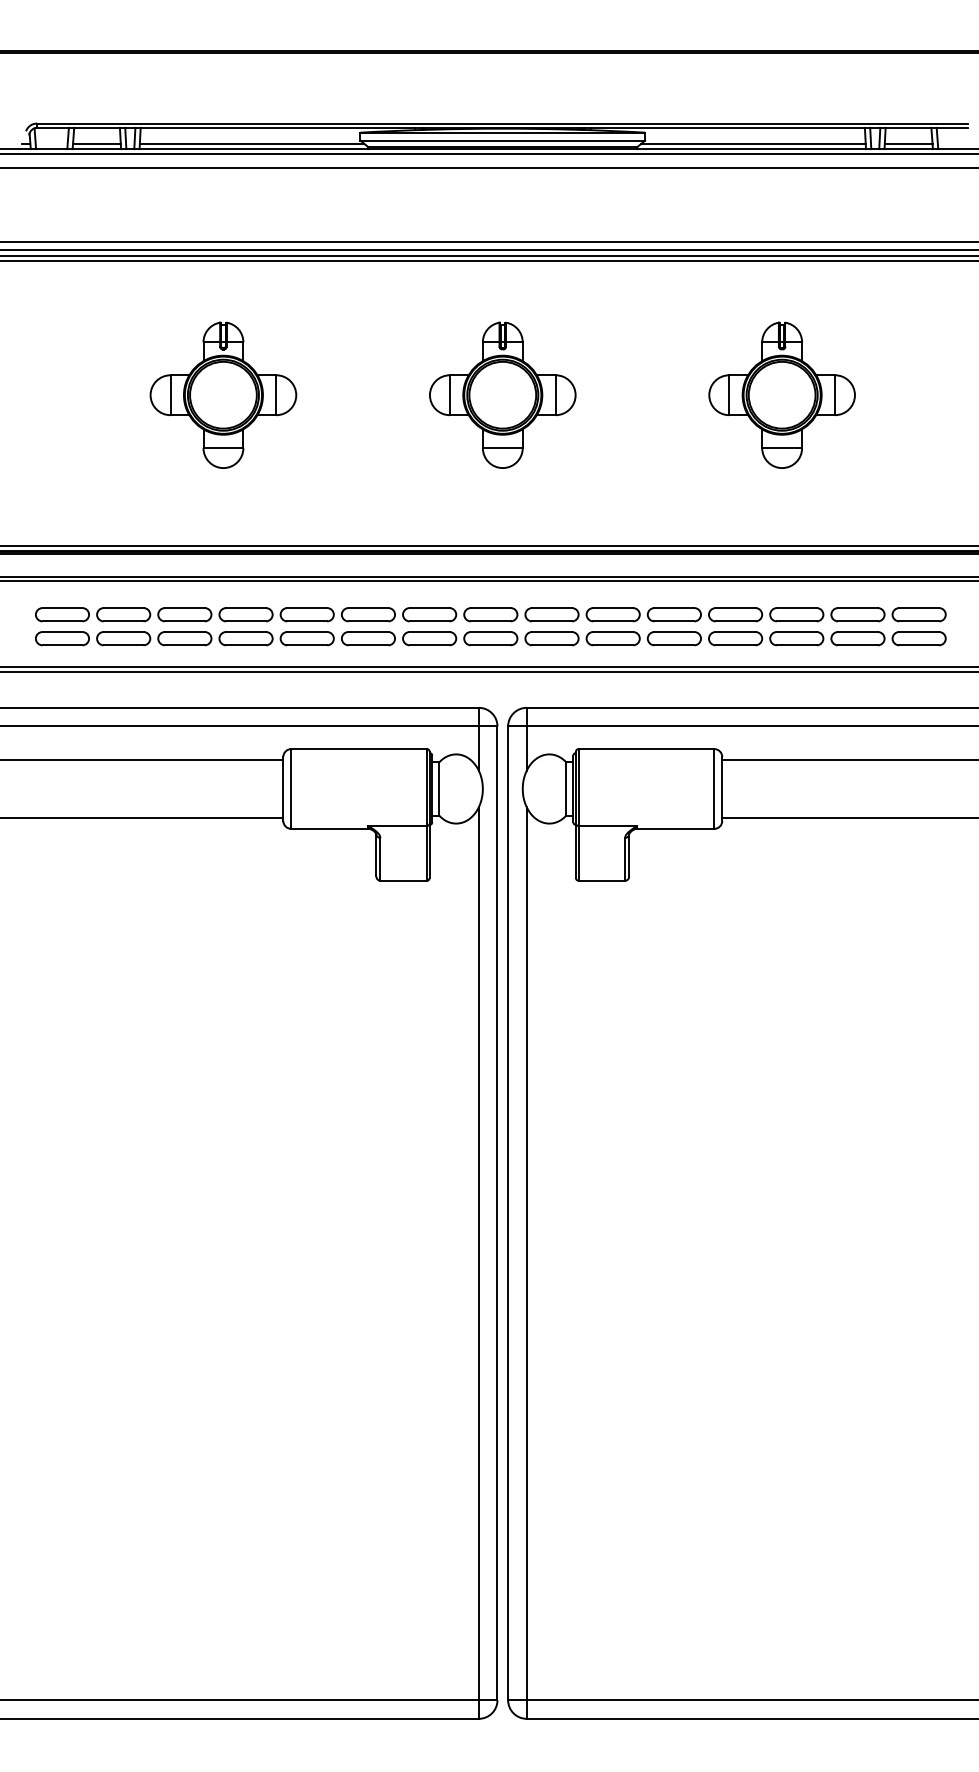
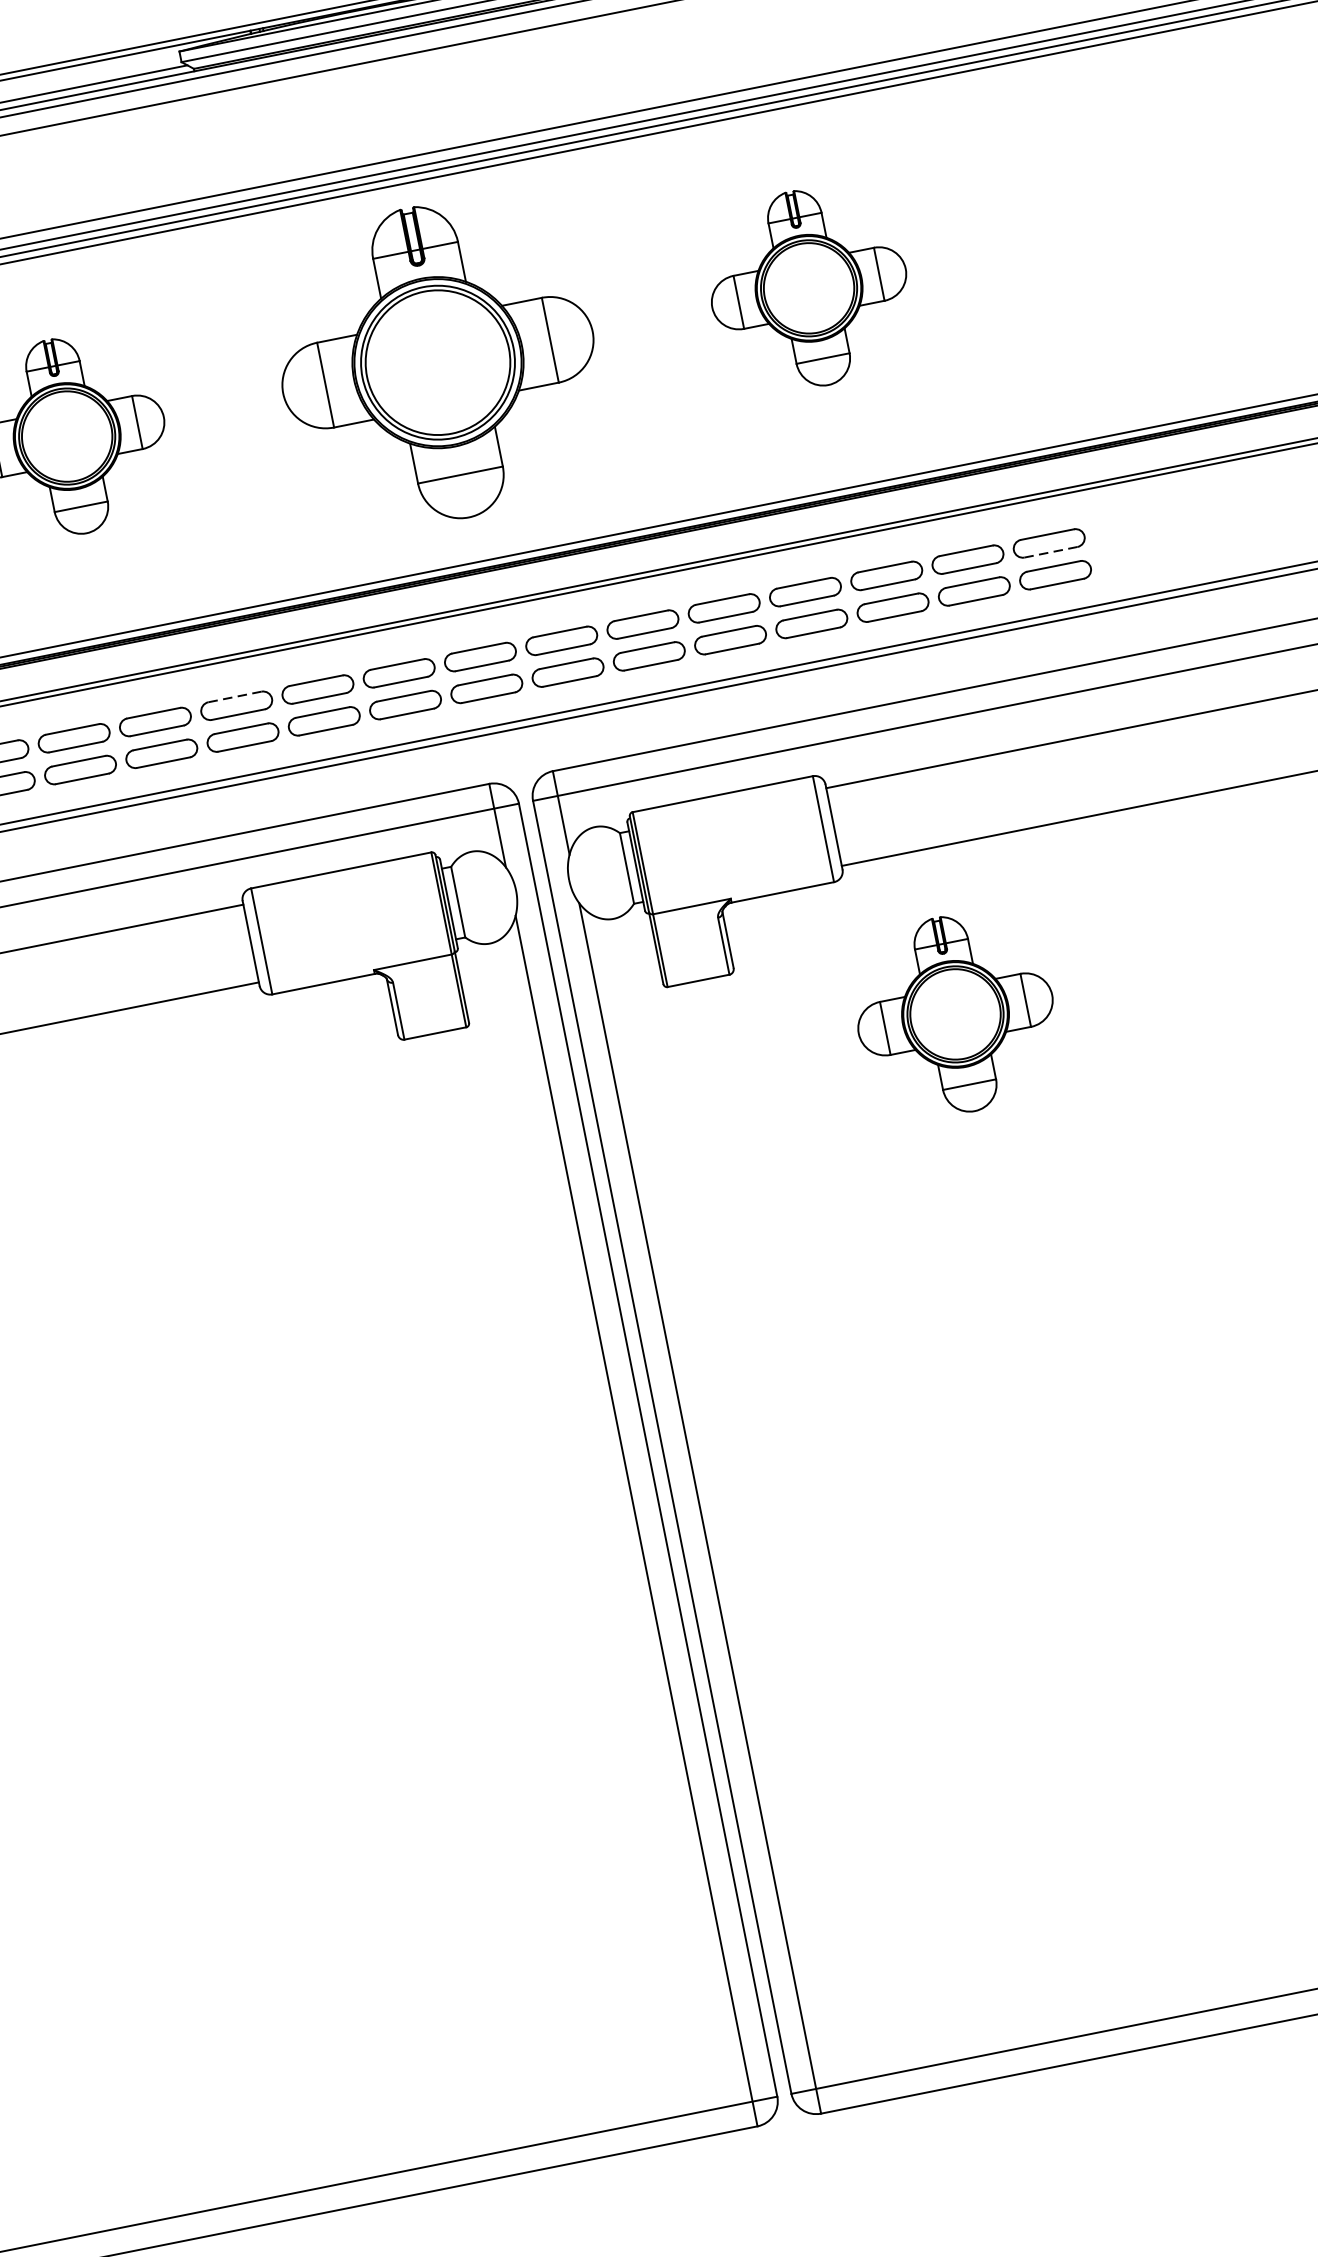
part: (502, 394) -> (437, 361), size x1.6
line: (307, 608) -> (235, 697), solid -> dashed
line: (919, 621) -> (1051, 552), solid -> dashed
part: (782, 941) -> (954, 1013), added

